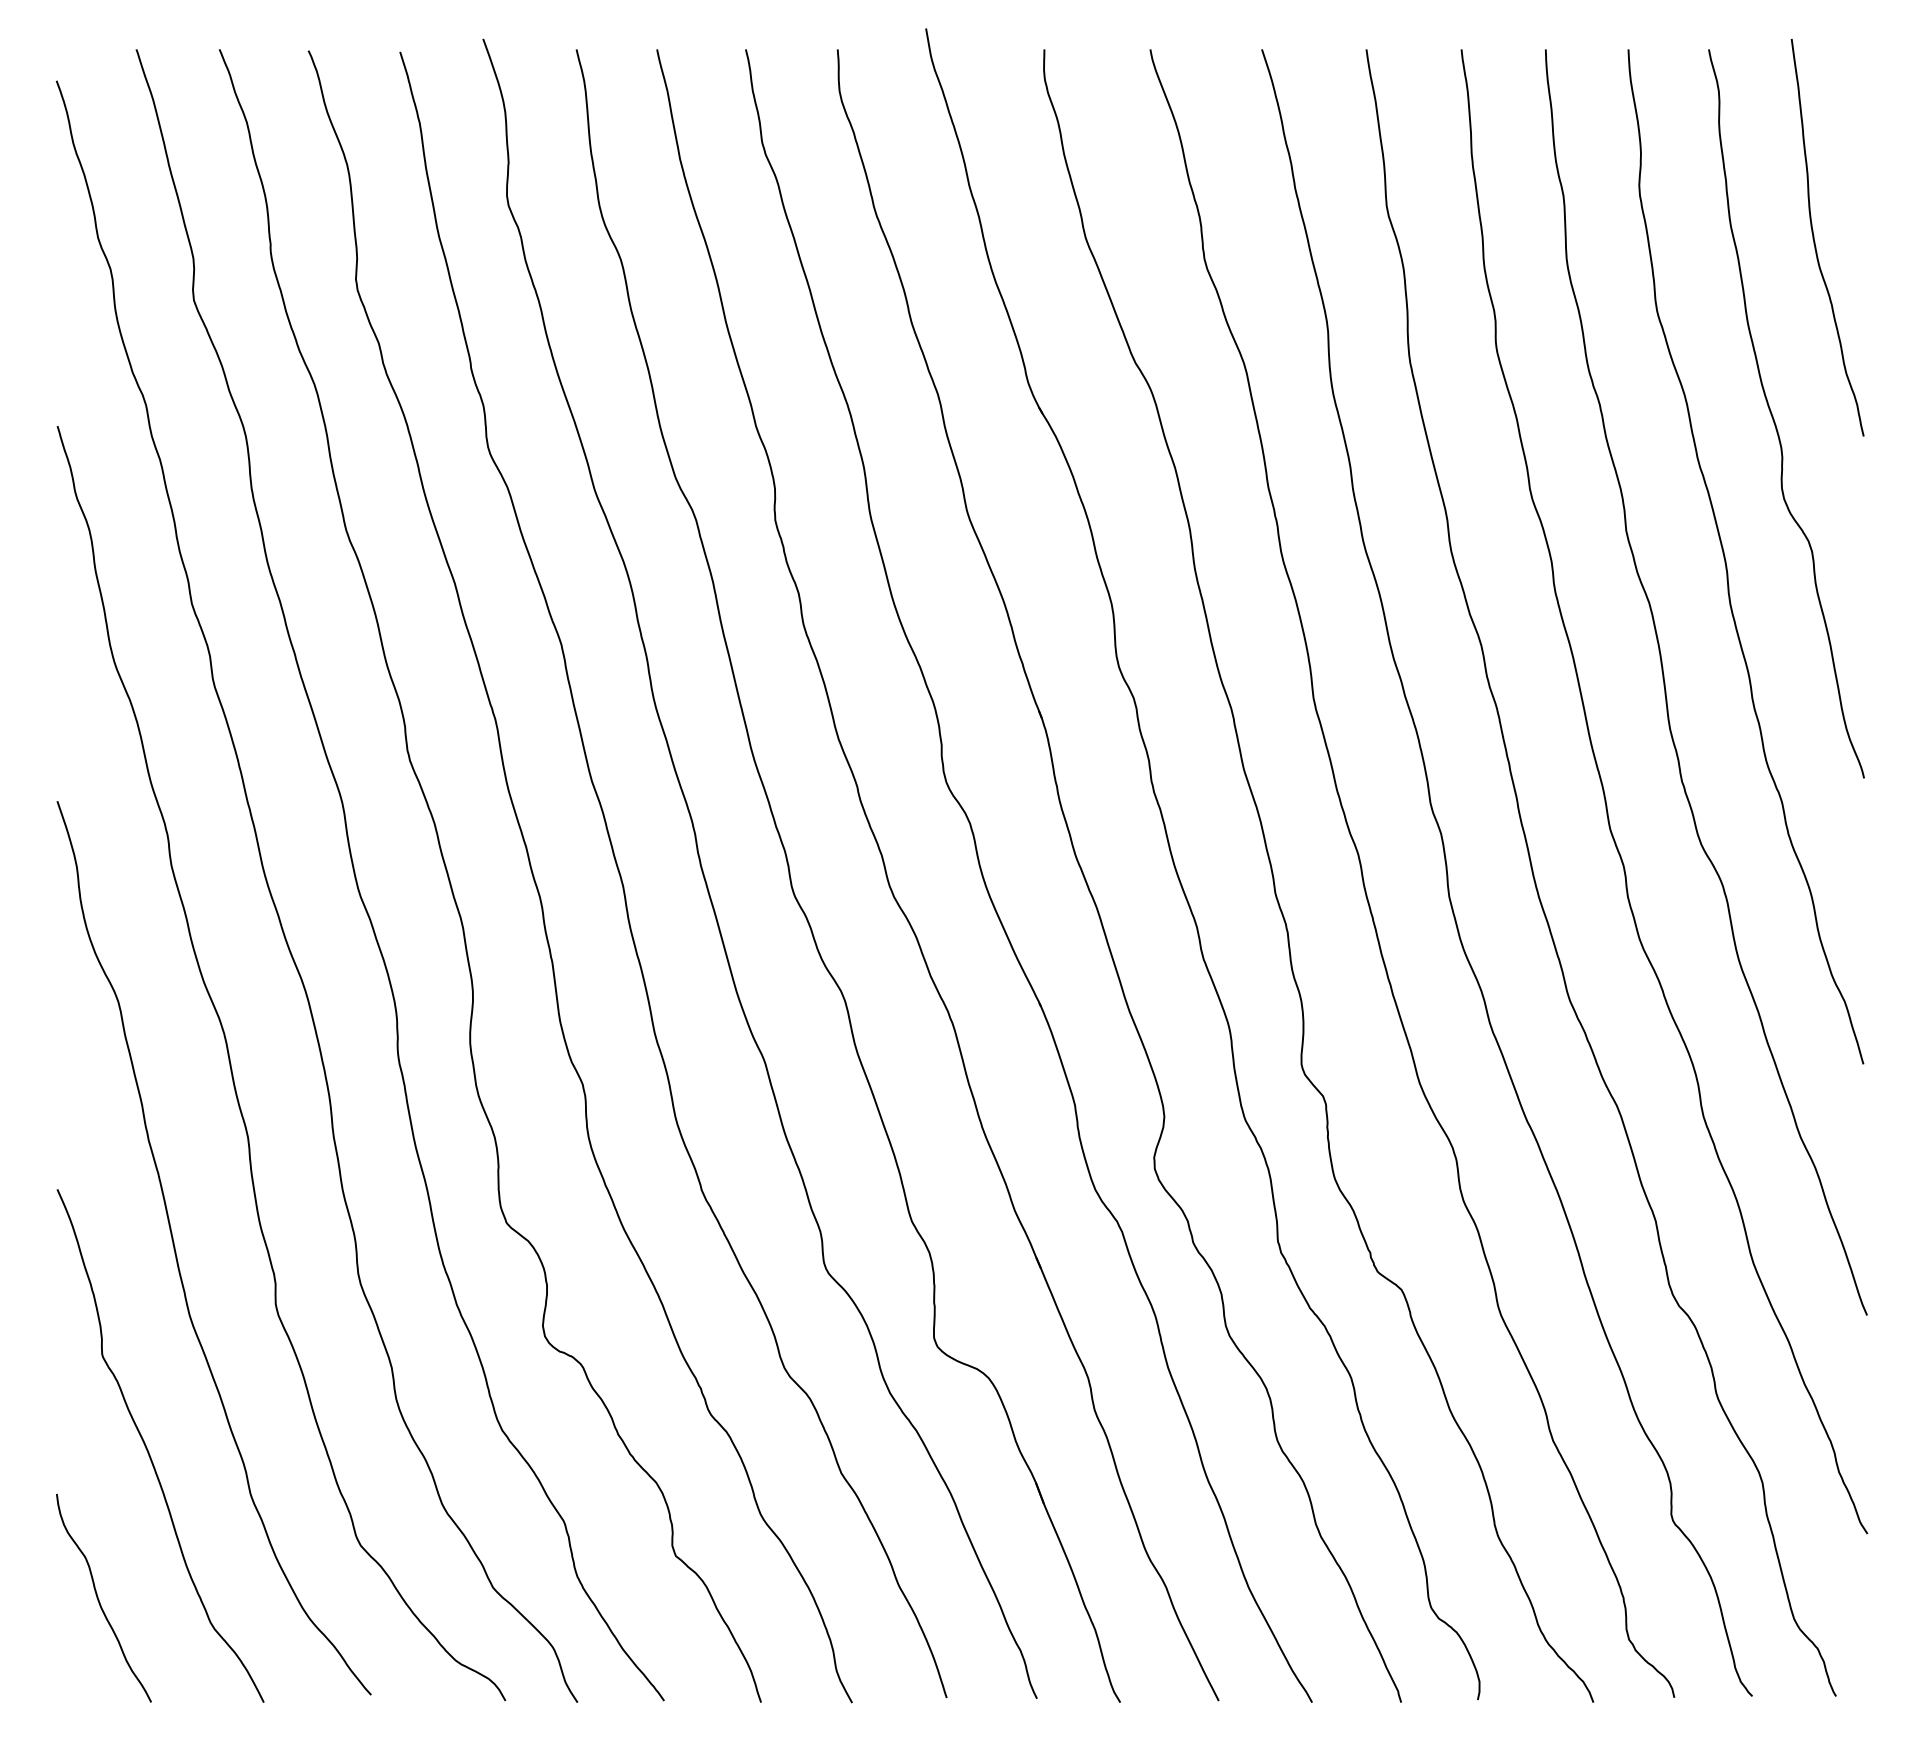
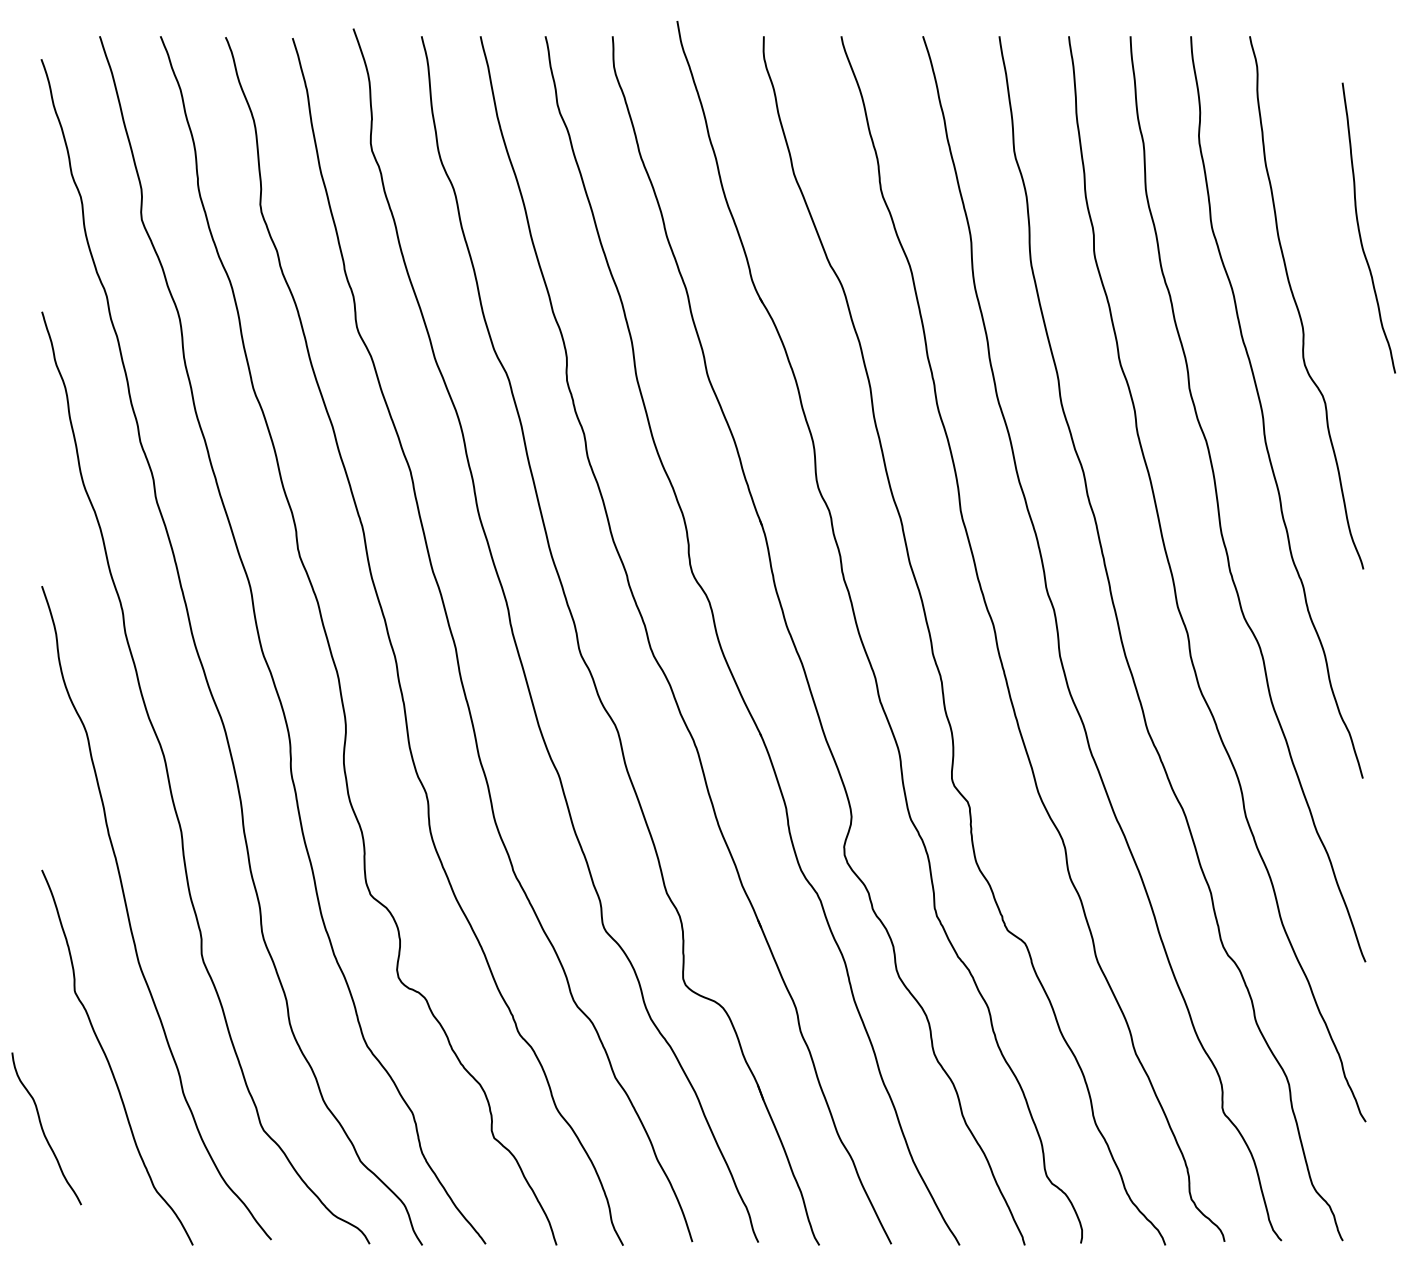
curve: (1815, 241) -> (1360, 230), moved
curve: (99, 1599) -> (43, 1129), moved

